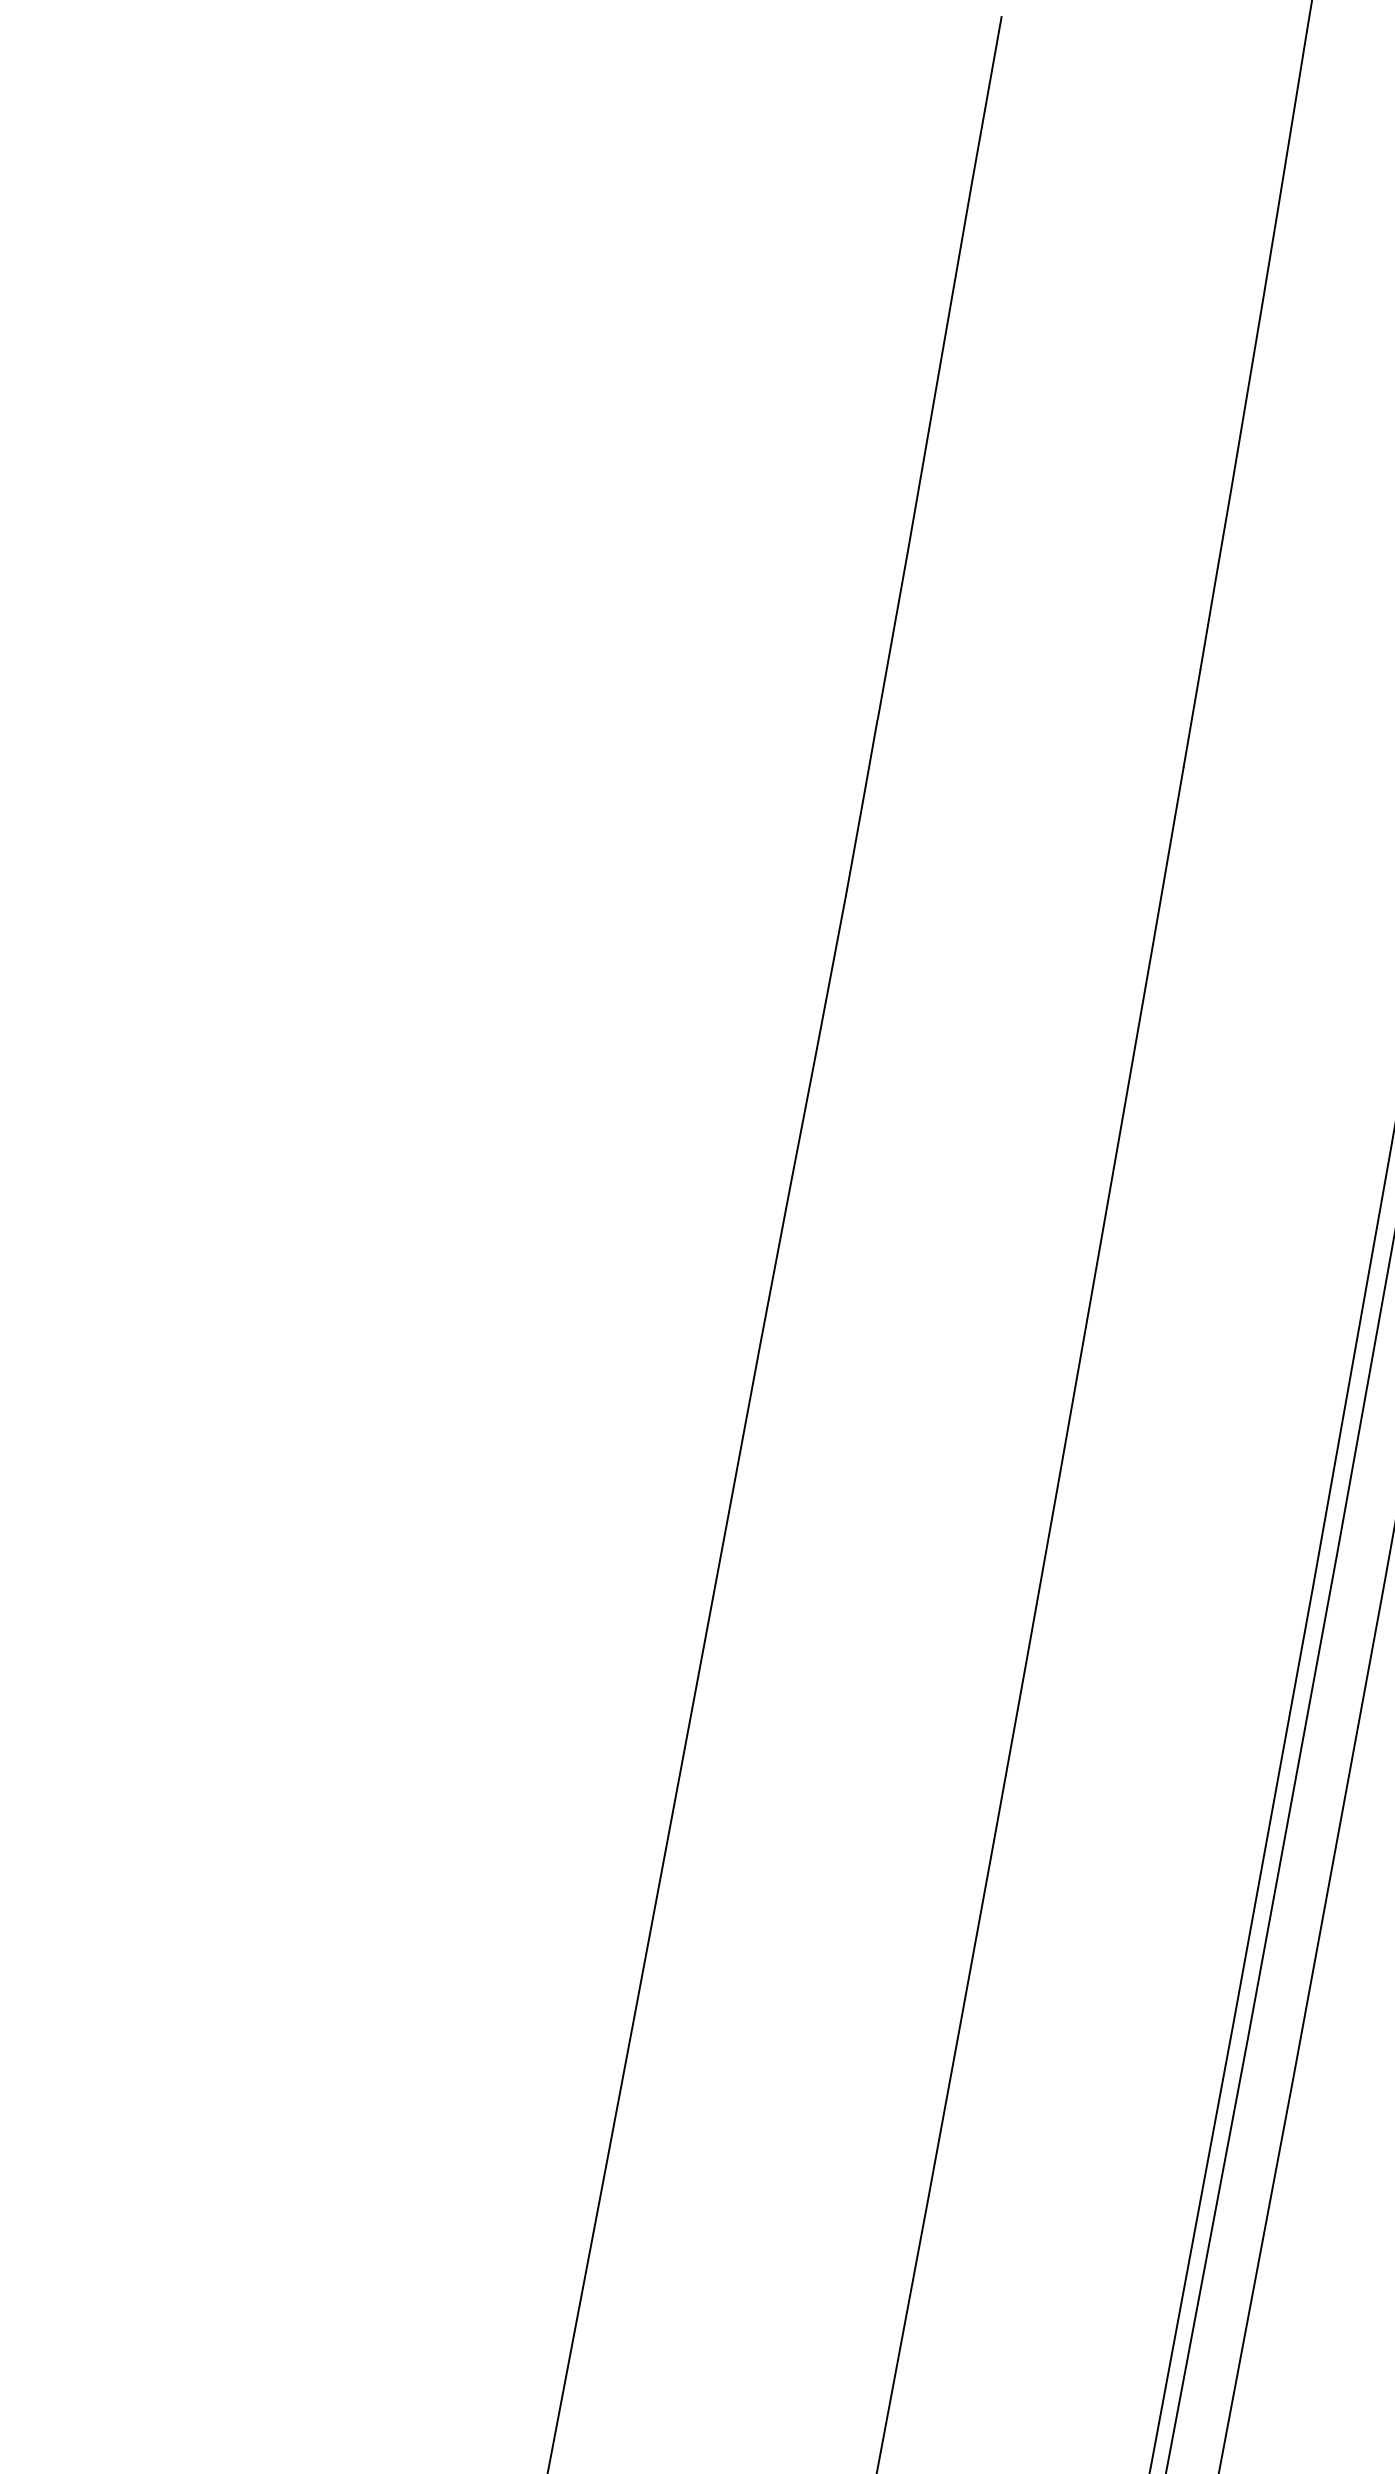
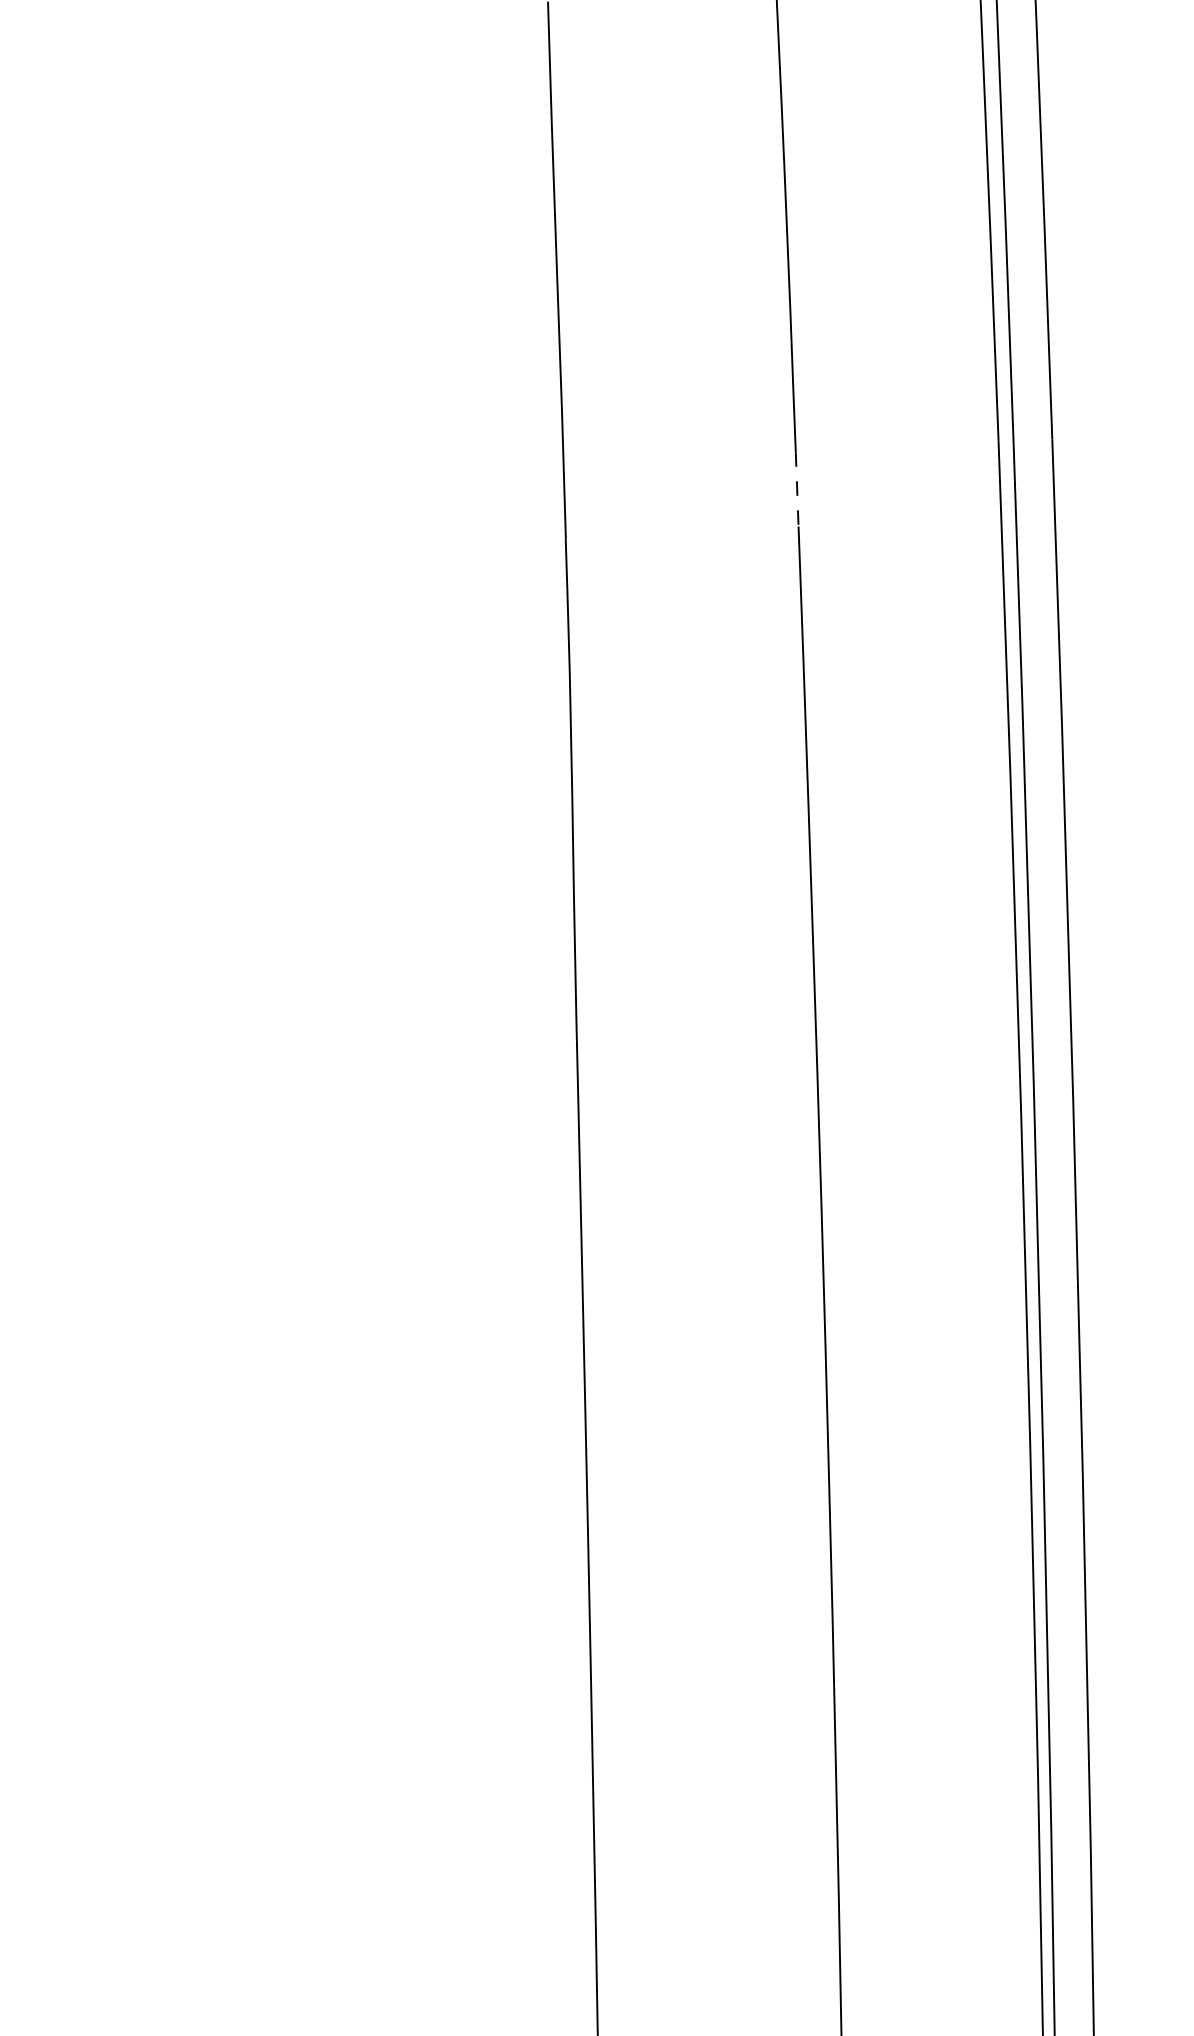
line: (1192, 718) -> (797, 489), solid -> dashed

